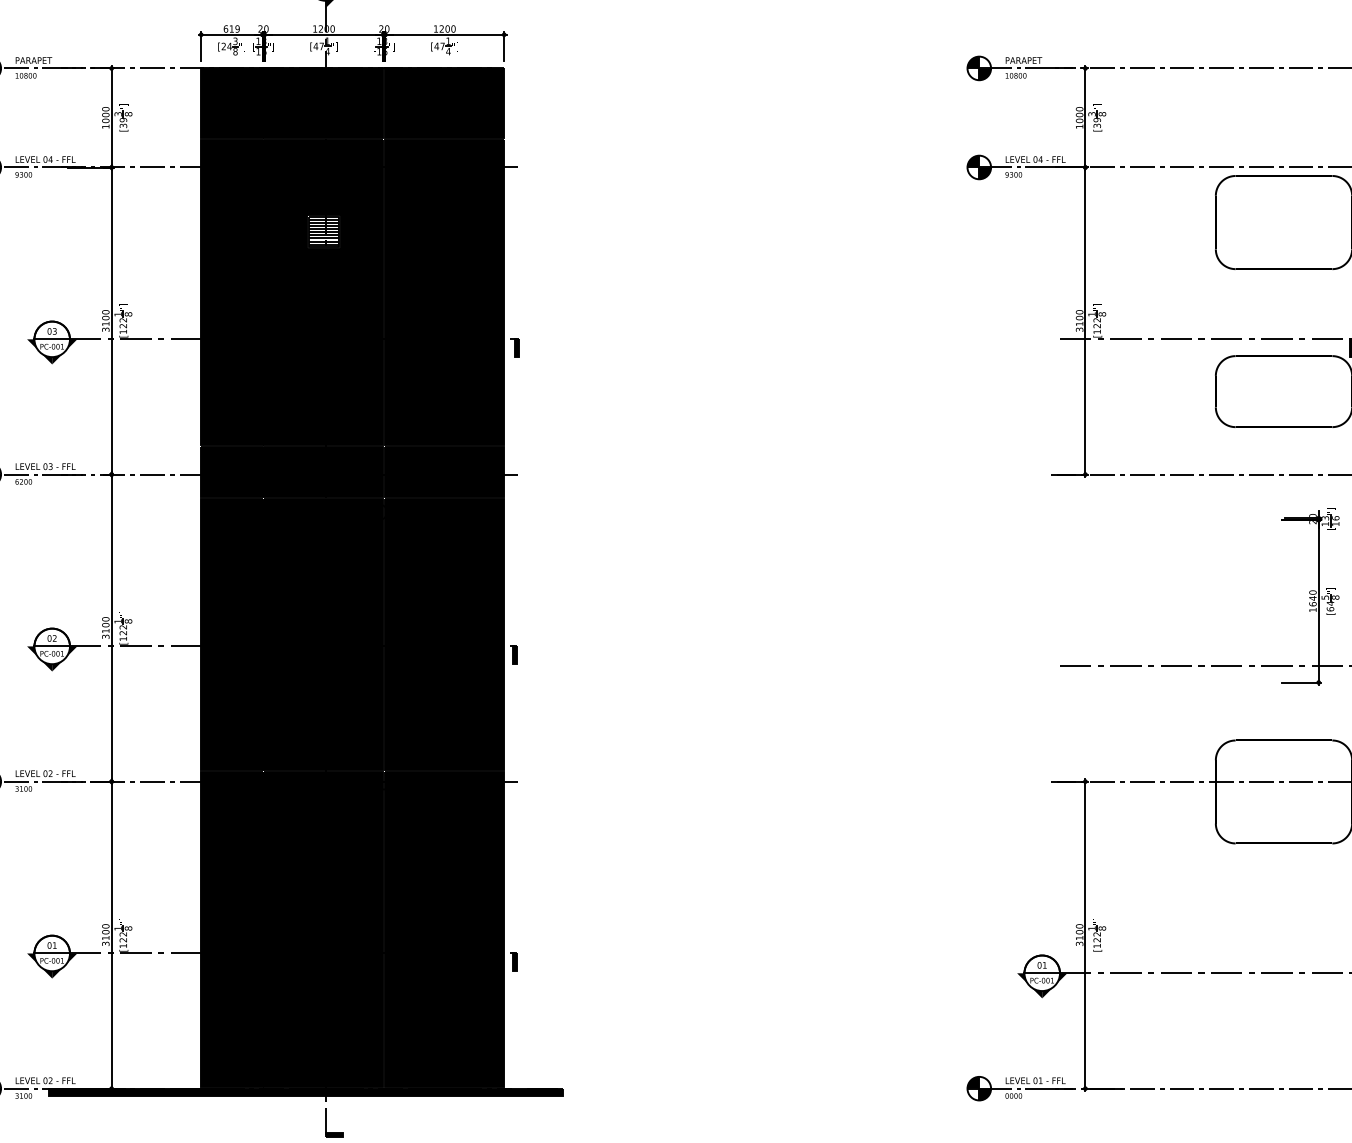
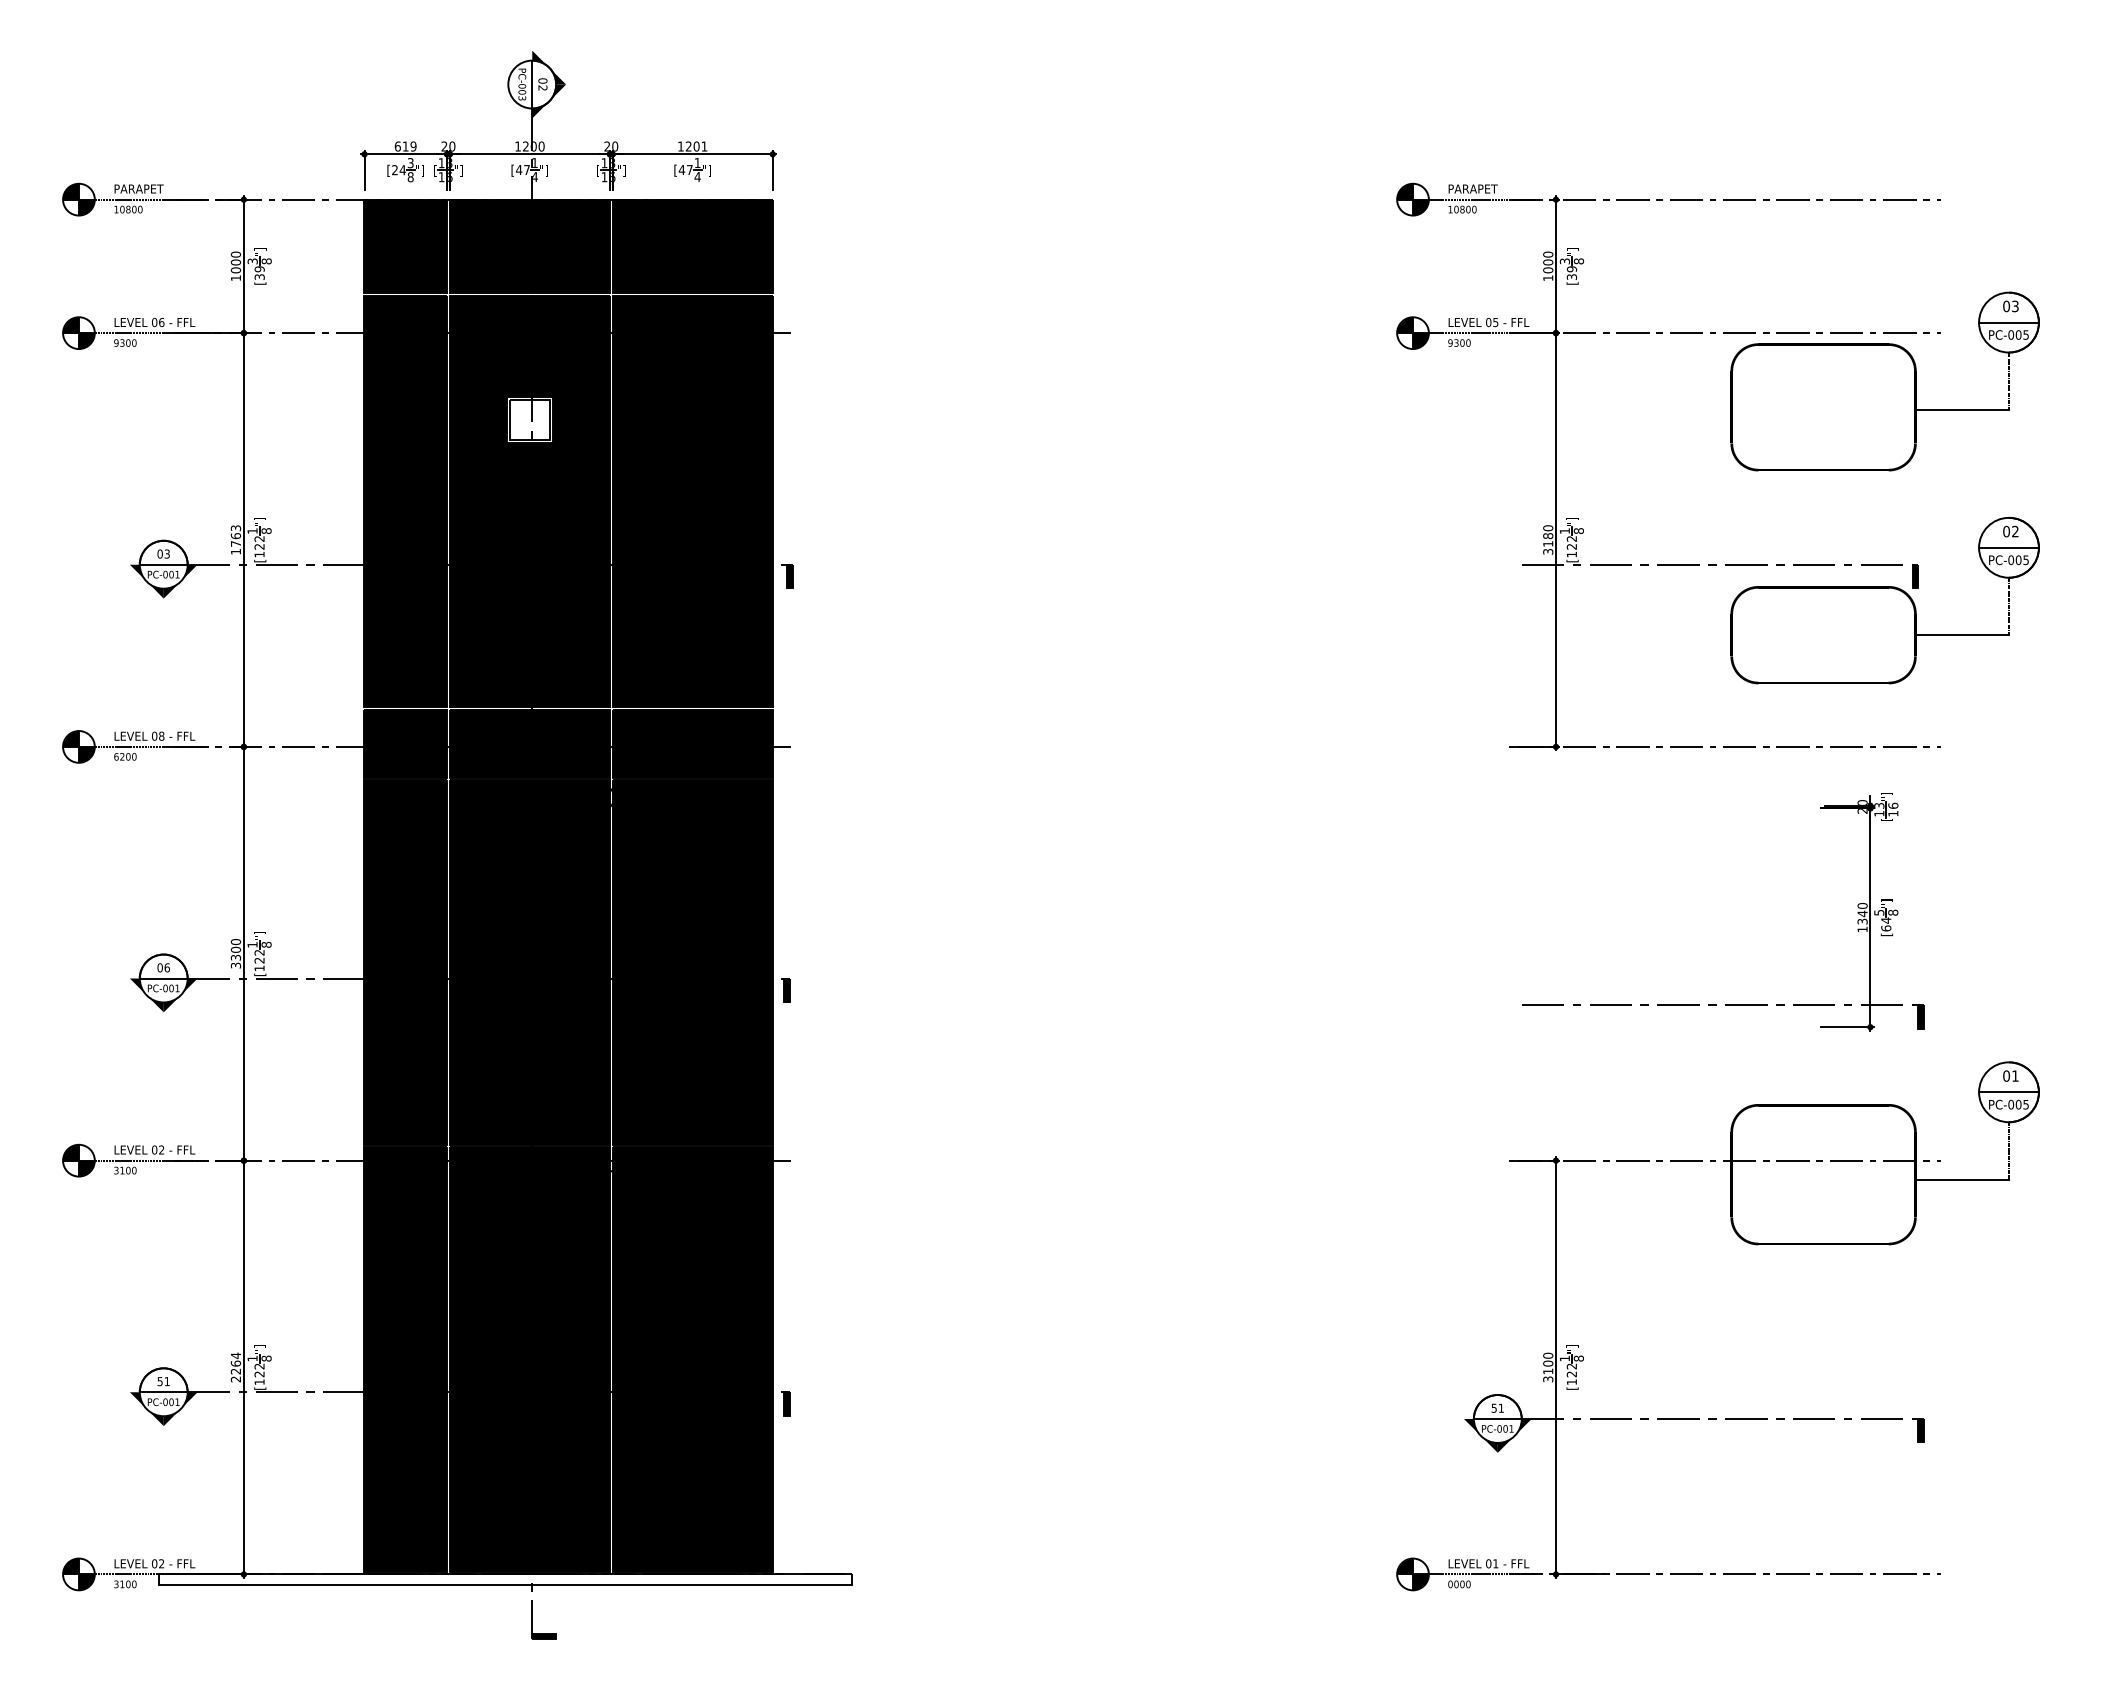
text: (453, 28) -> (704, 146), 1200 -> 1201
text: (50, 159) -> (161, 322), 04 -> 06
text: (1040, 159) -> (1495, 322), 04 -> 05
hatch: (323, 232) -> (529, 420), removed
text: (1079, 318) -> (1548, 536), 3100 -> 3180
text: (105, 320) -> (235, 539), 3100 -> 1763
text: (50, 466) -> (161, 735), 03 -> 08
text: (1312, 604) -> (1862, 921), 1640 -> 1340
text: (105, 630) -> (235, 957), 3100 -> 3300
text: (55, 638) -> (167, 967), 02 -> 06
text: (105, 935) -> (235, 1367), 3100 -> 2264
text: (49, 945) -> (159, 1381), 01 -> 51
text: (1039, 964) -> (1493, 1407), 01 -> 51
fill: (305, 1092) -> (505, 1579), removed

